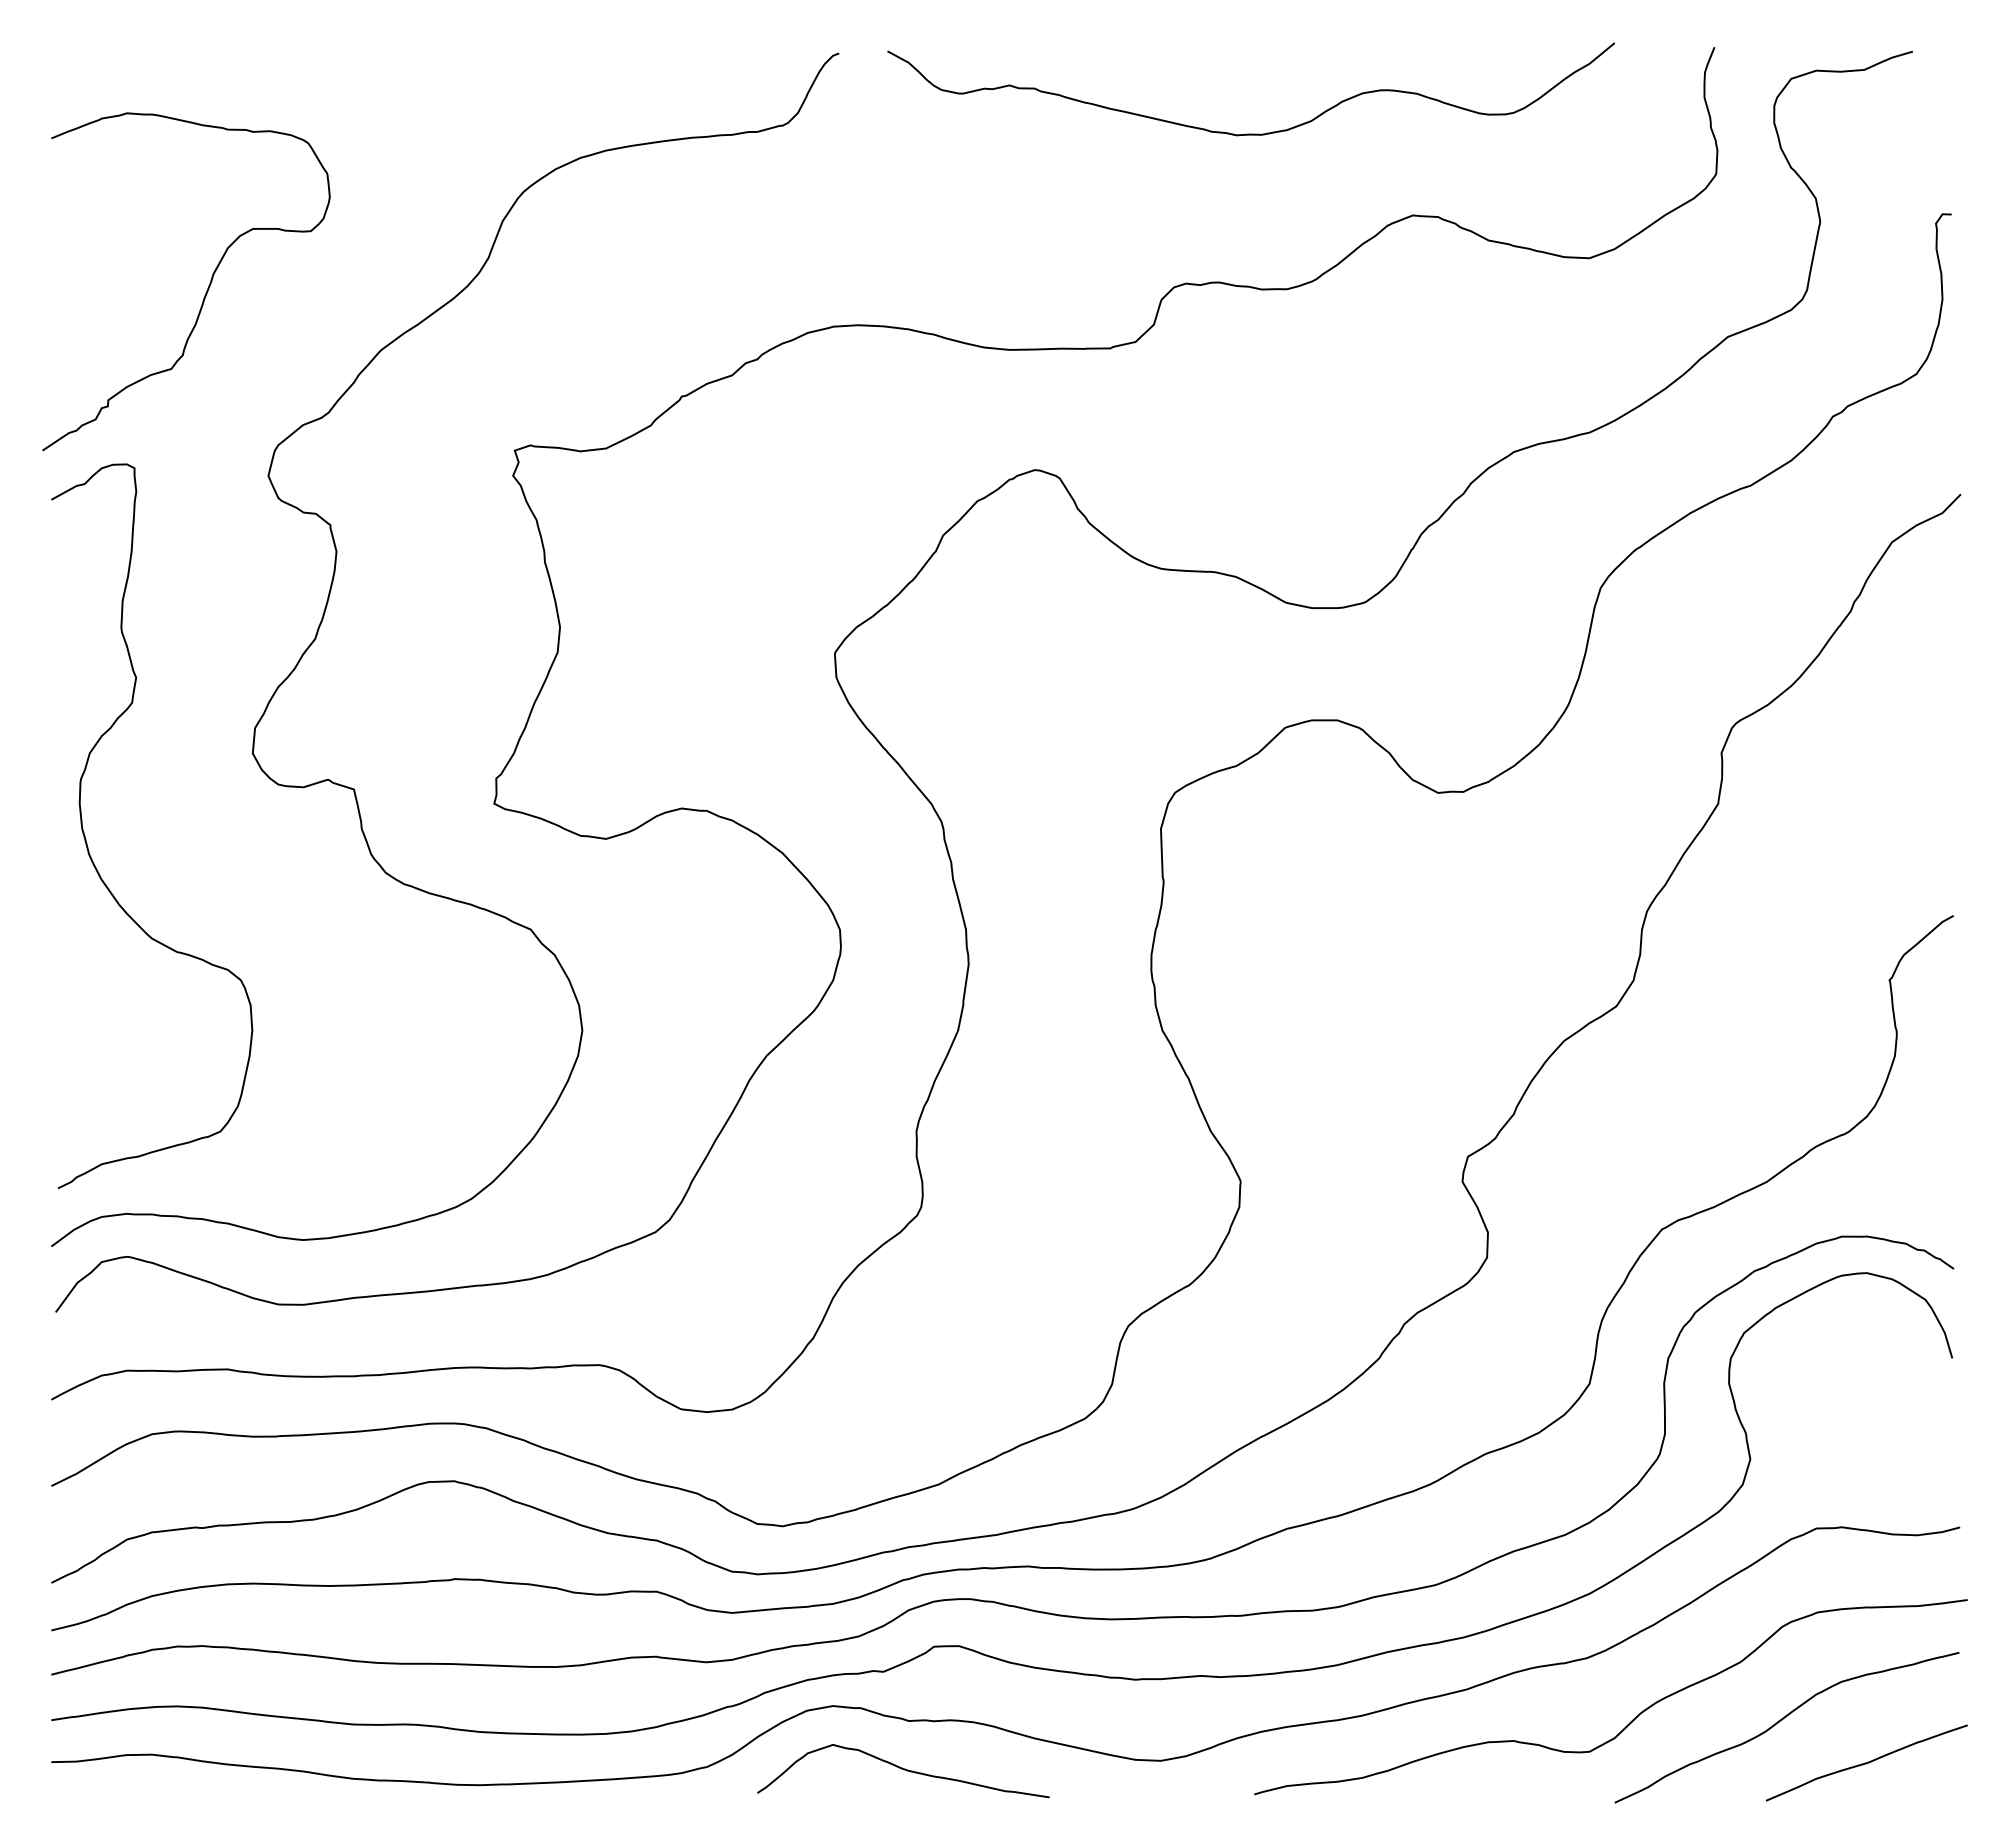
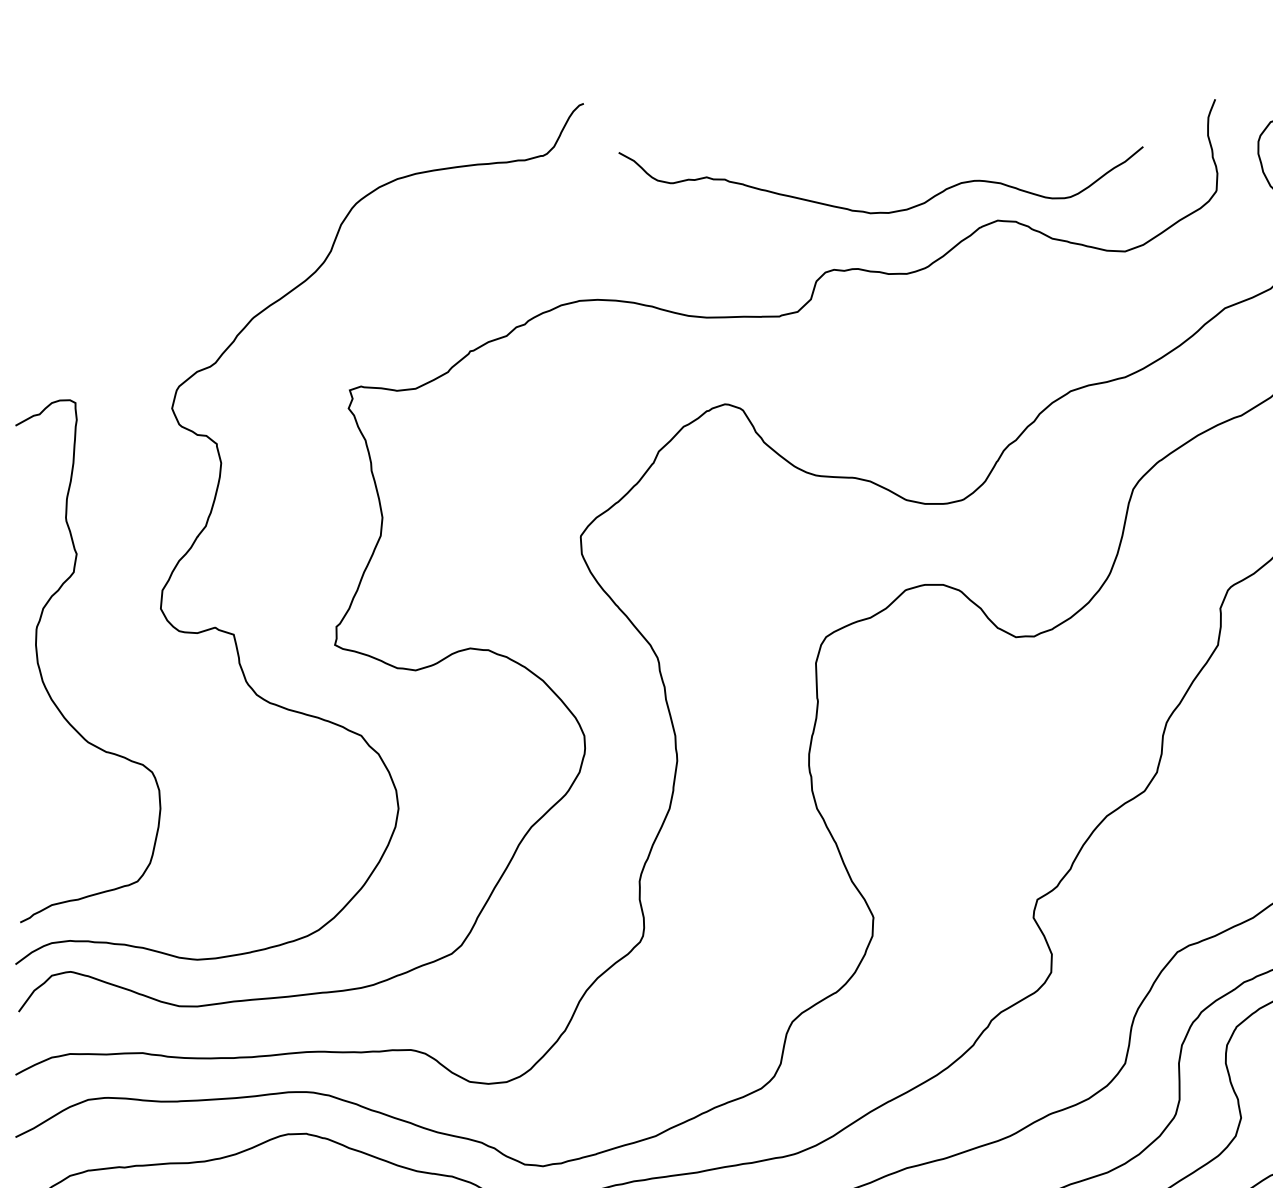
curve: (1250, 133) -> (880, 212), moved
curve: (206, 290) -> (127, 274), removed

